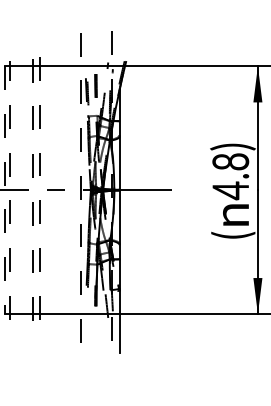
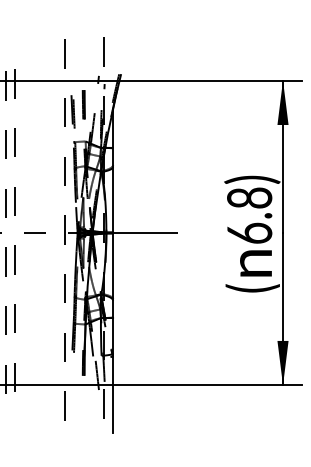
text: (231, 190) -> (250, 233), 4.8) -> 6.8)

